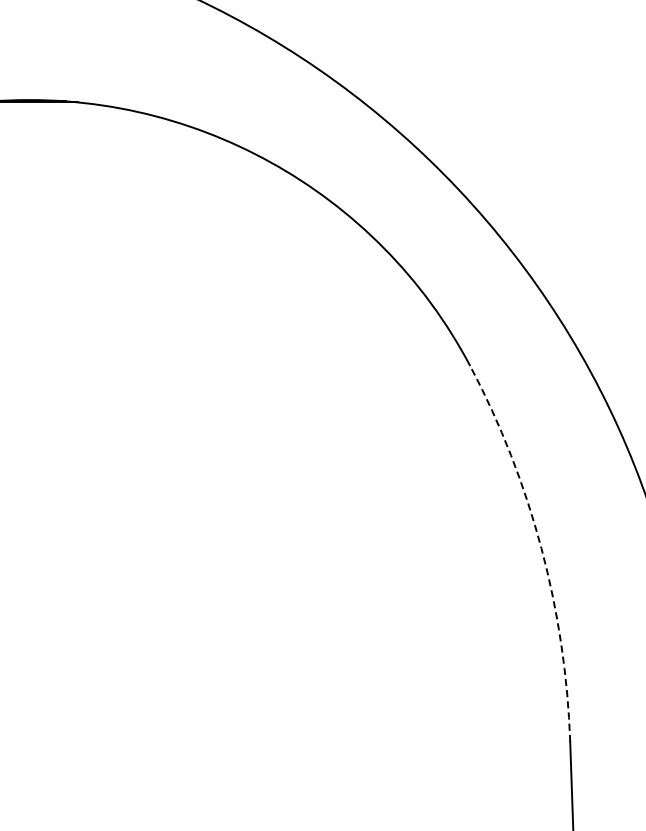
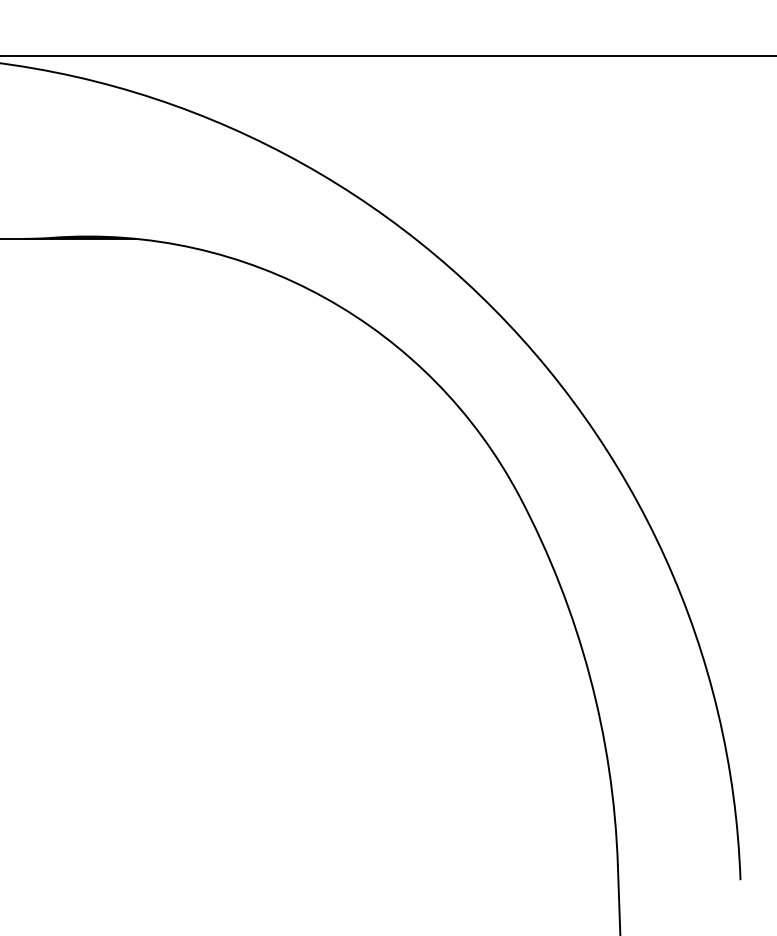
arc: (541, 548) -> (589, 675), dashed -> solid

